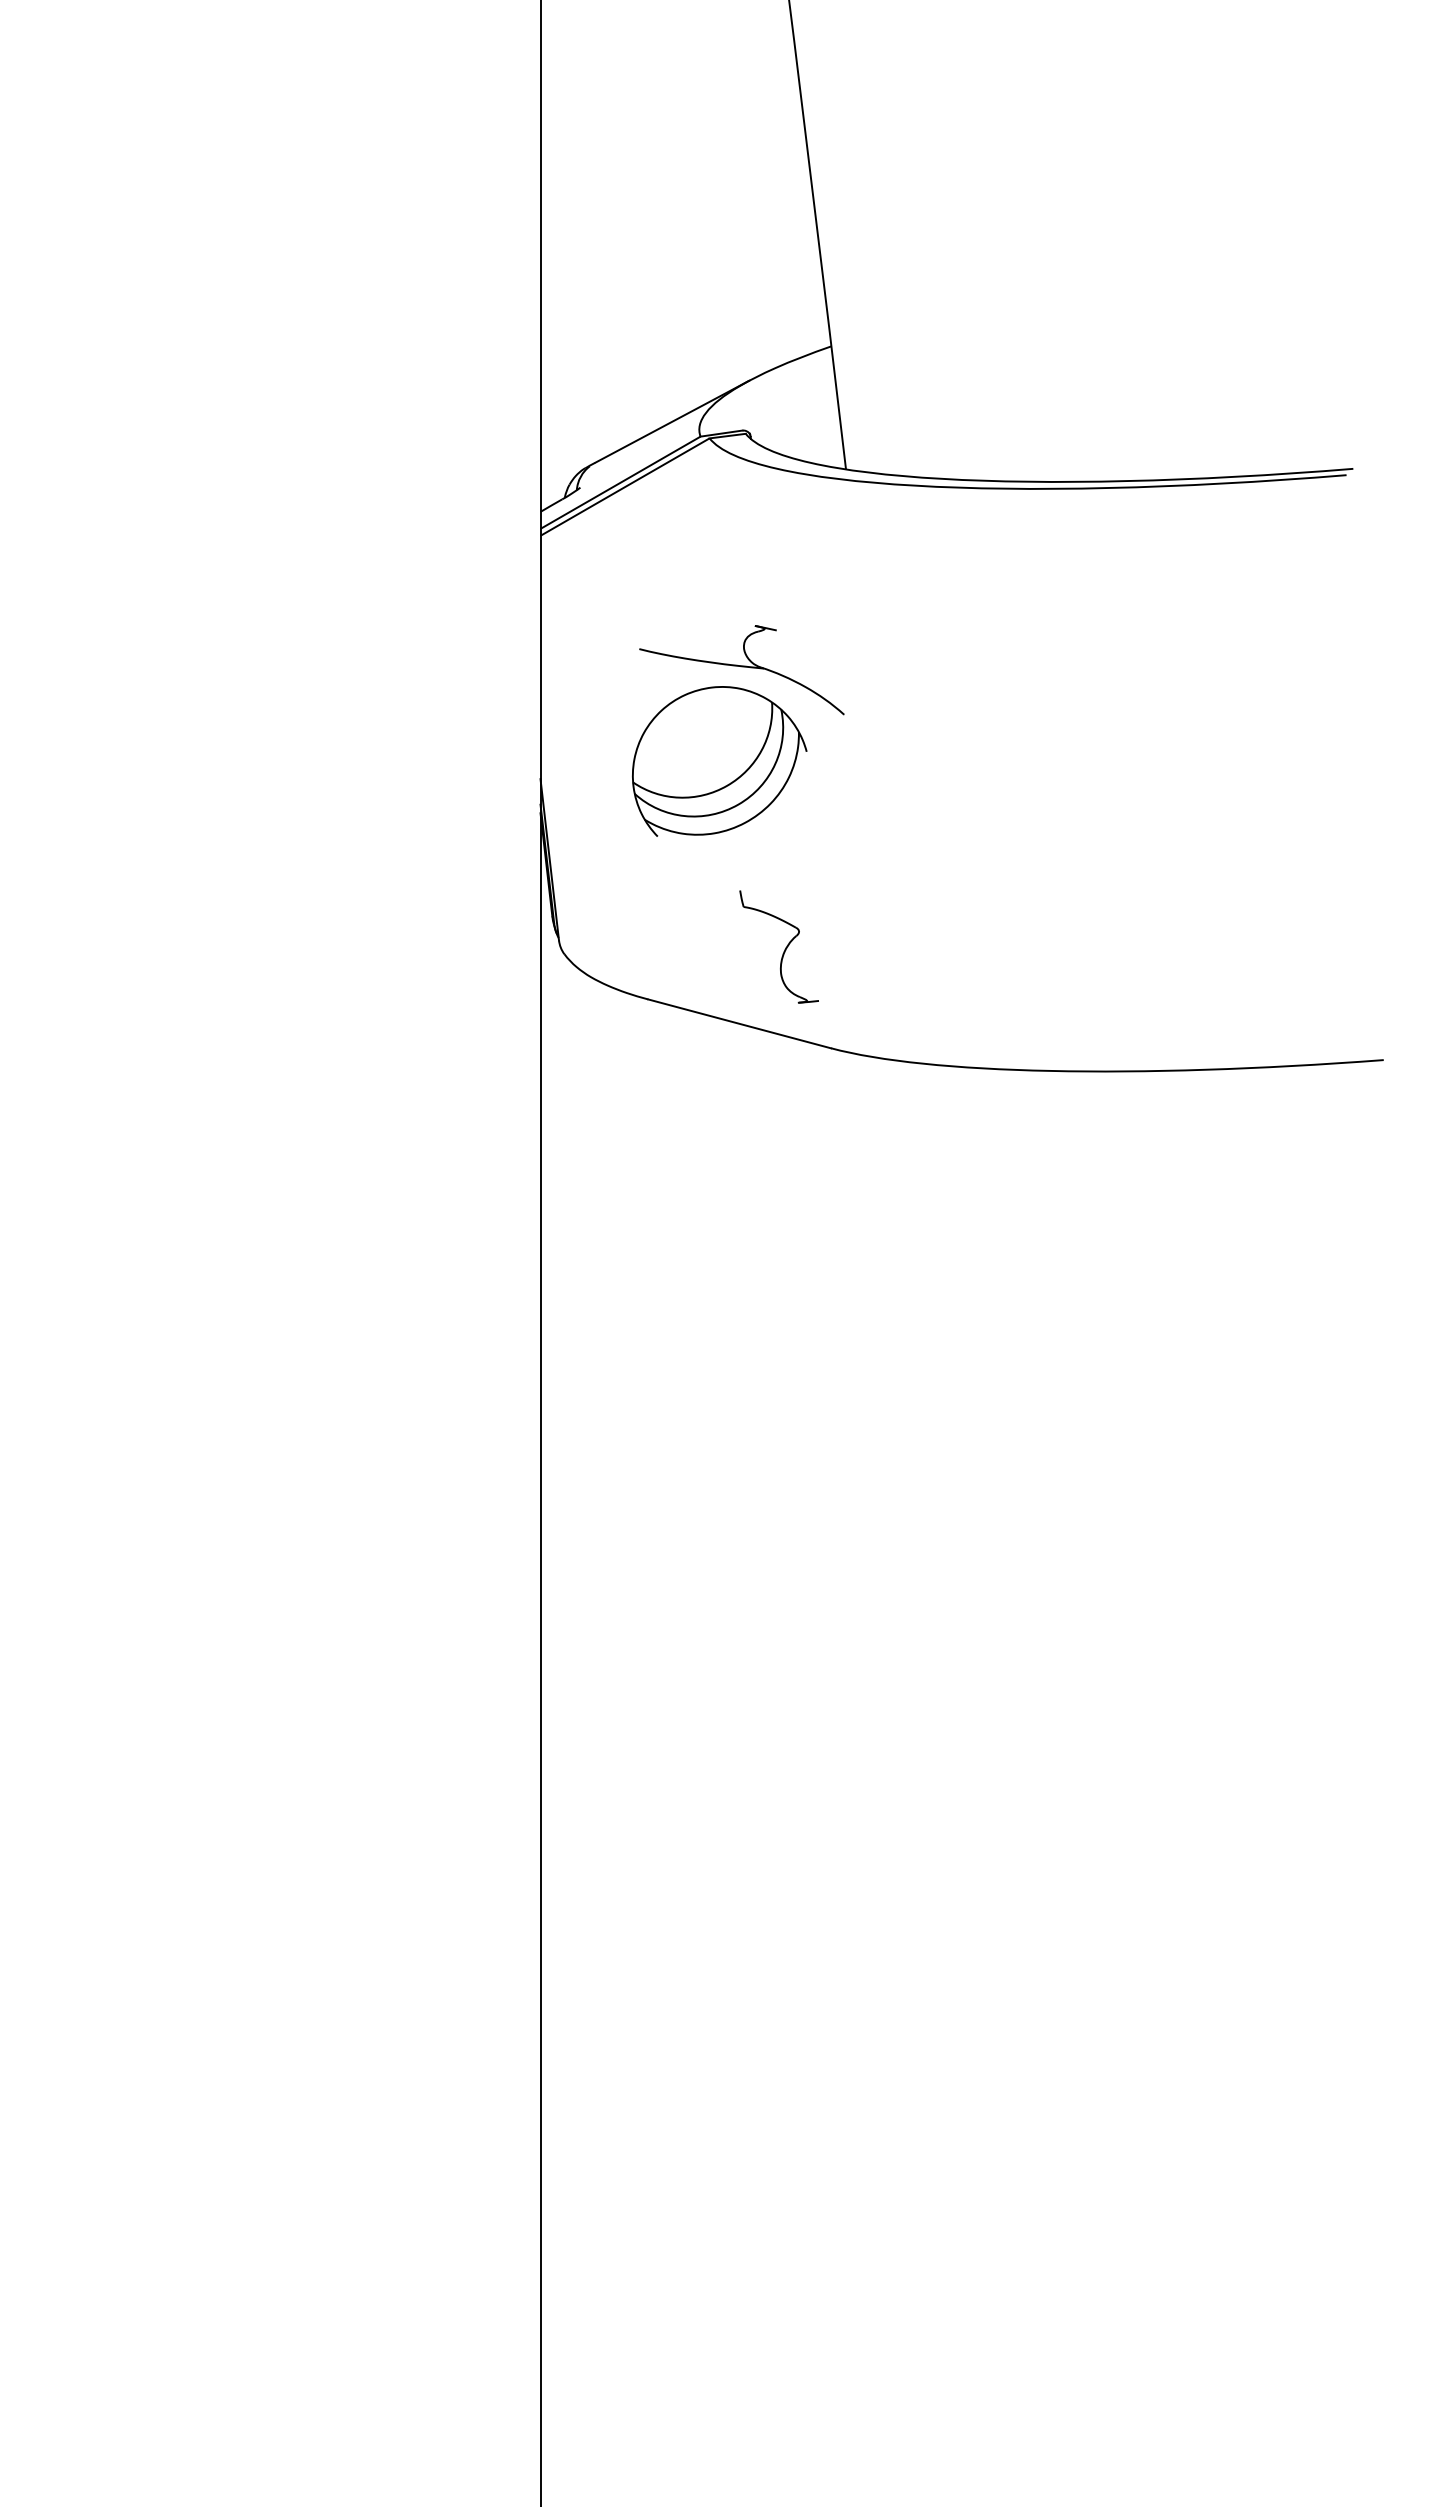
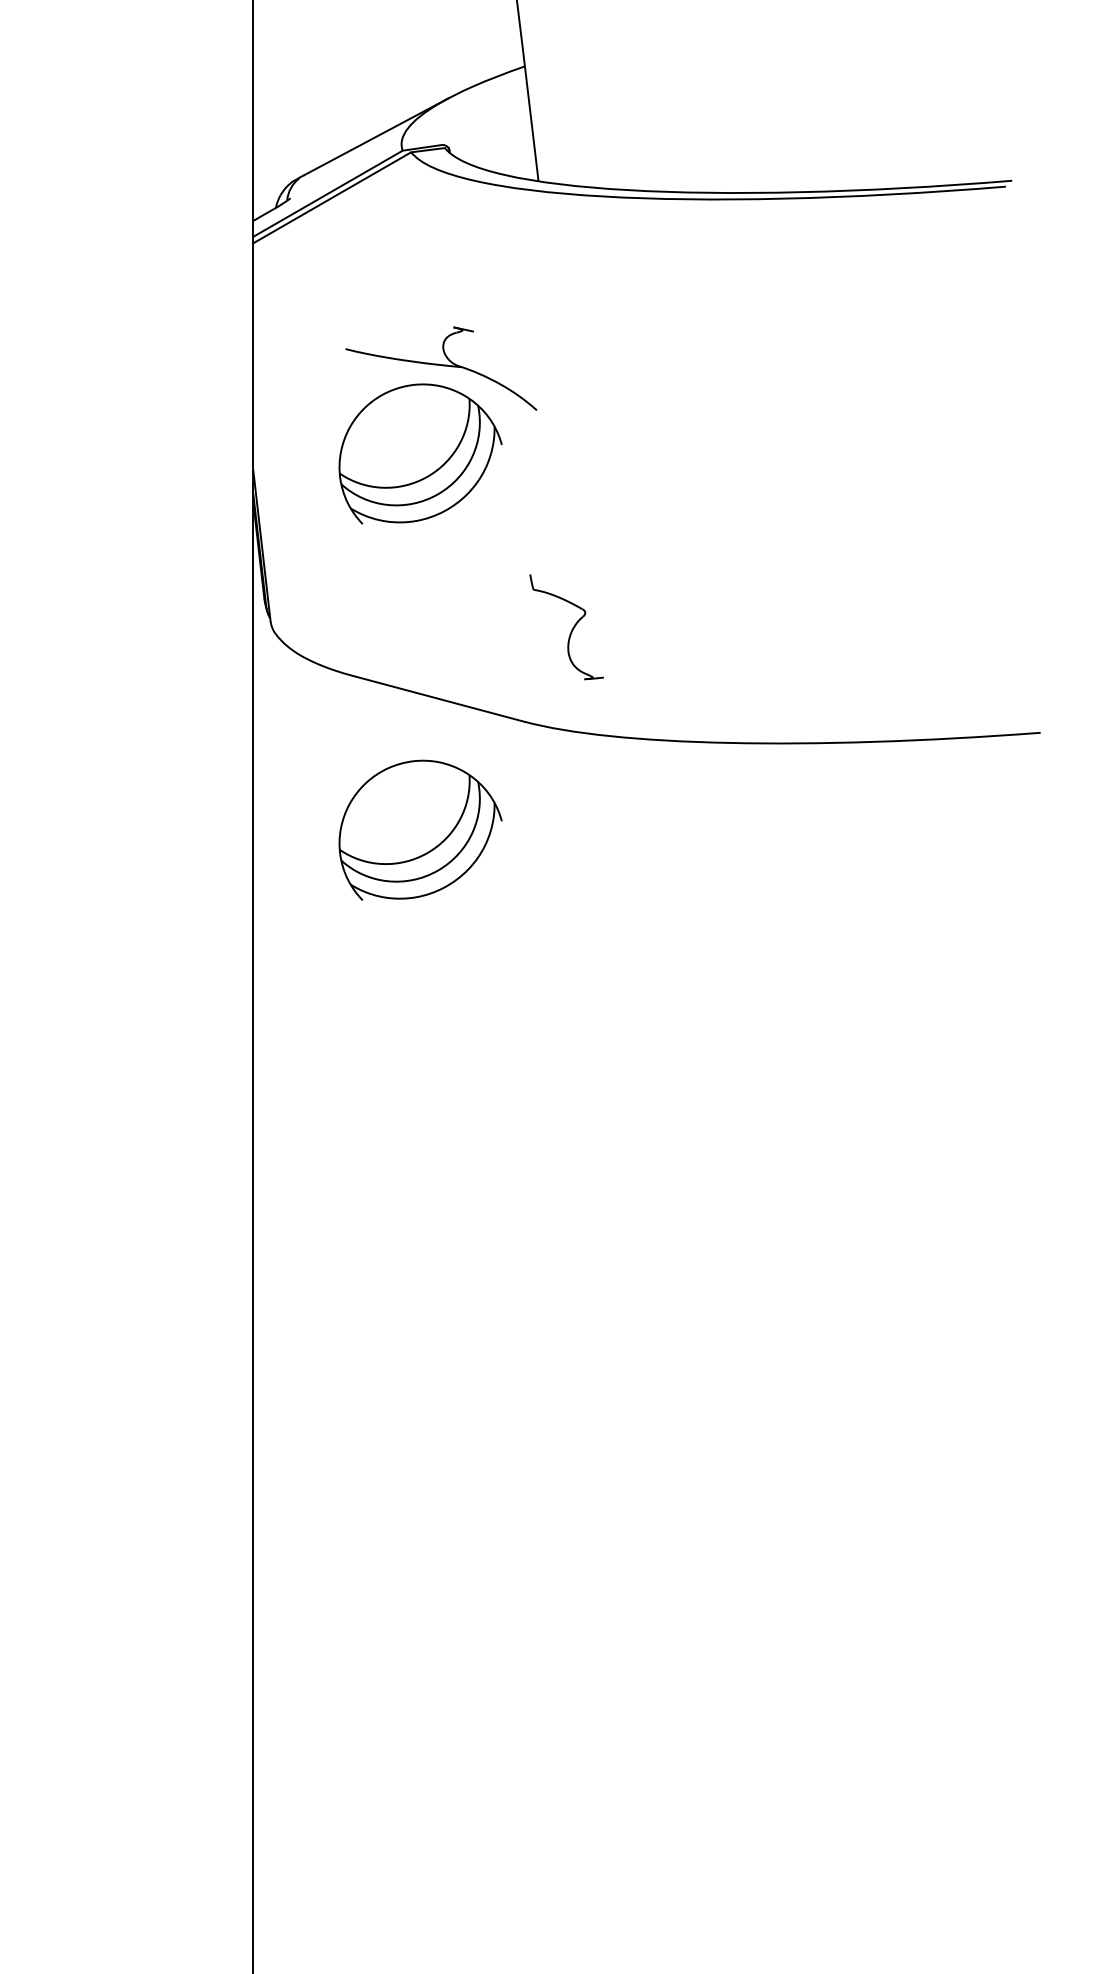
part: (784, 949) -> (571, 629), moved
part: (719, 1164) -> (420, 830), added

